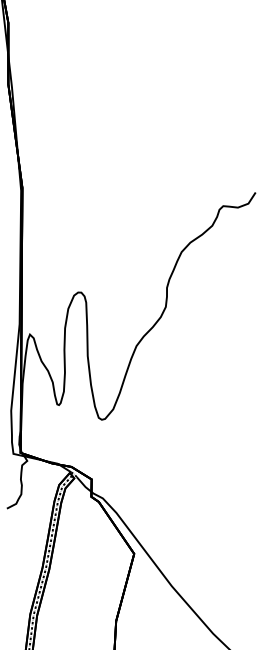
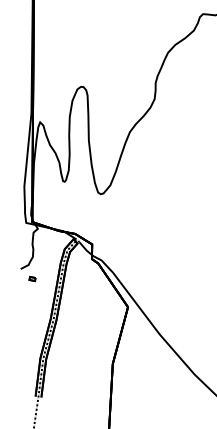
part: (20, 520) -> (32, 279), added

